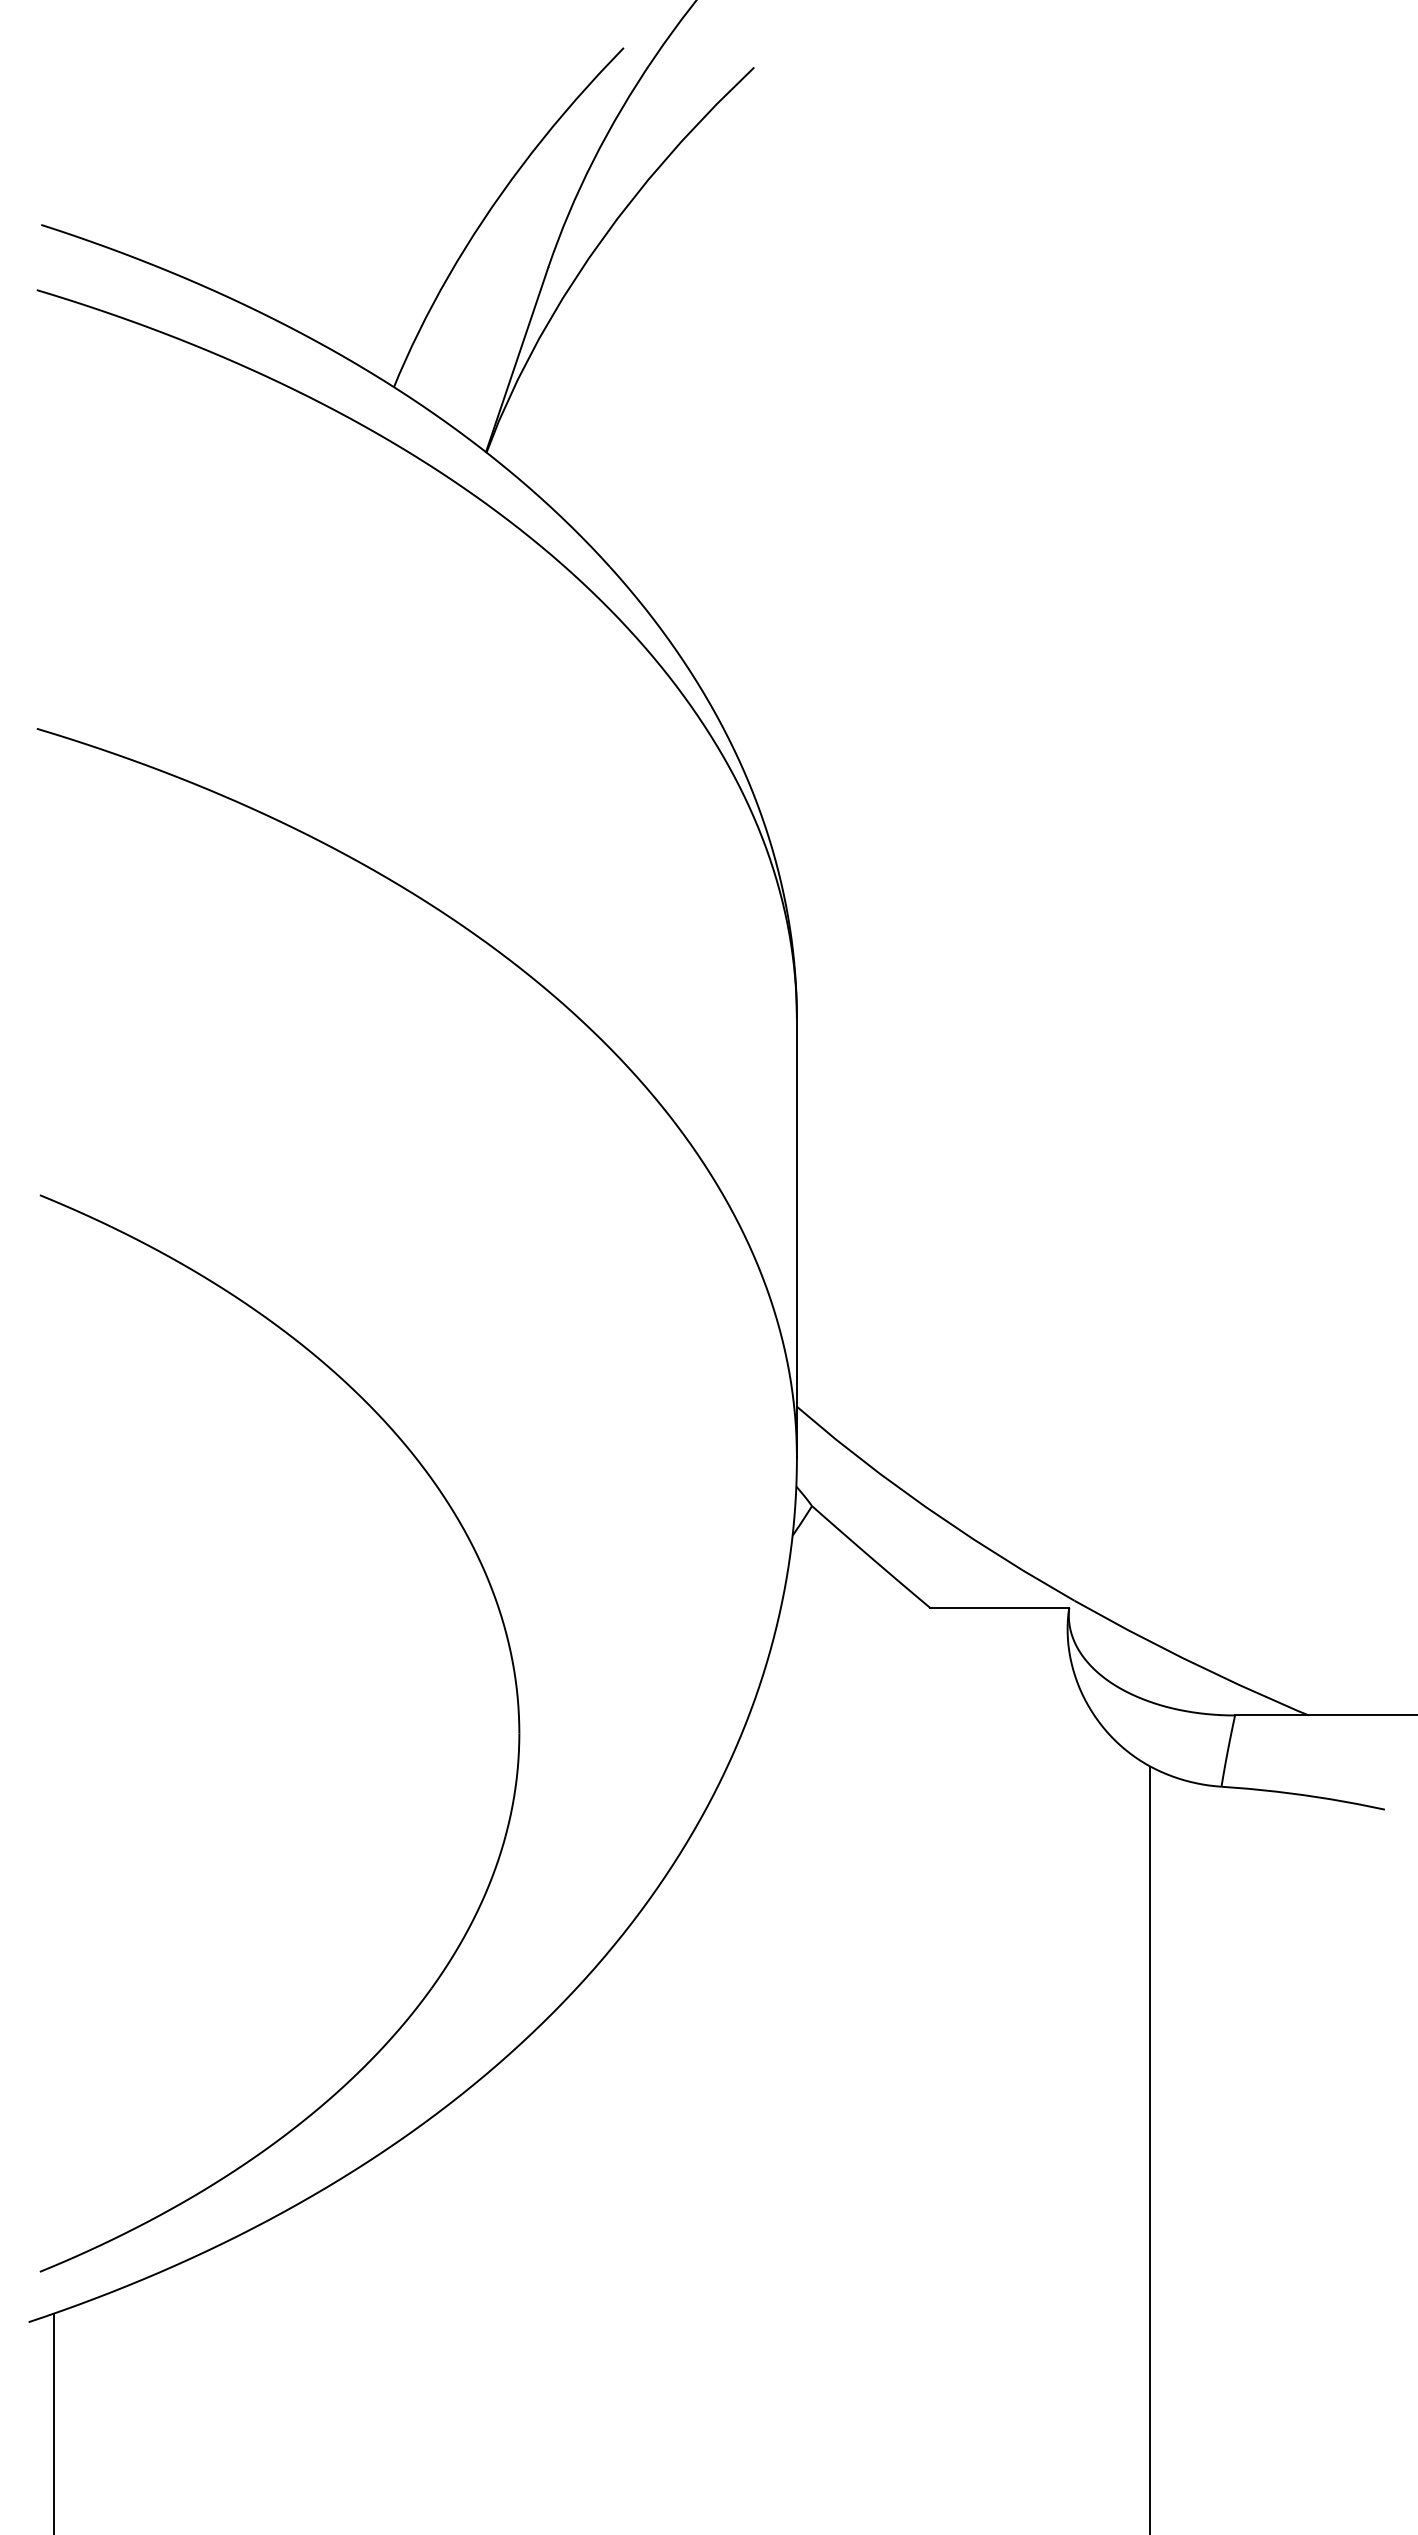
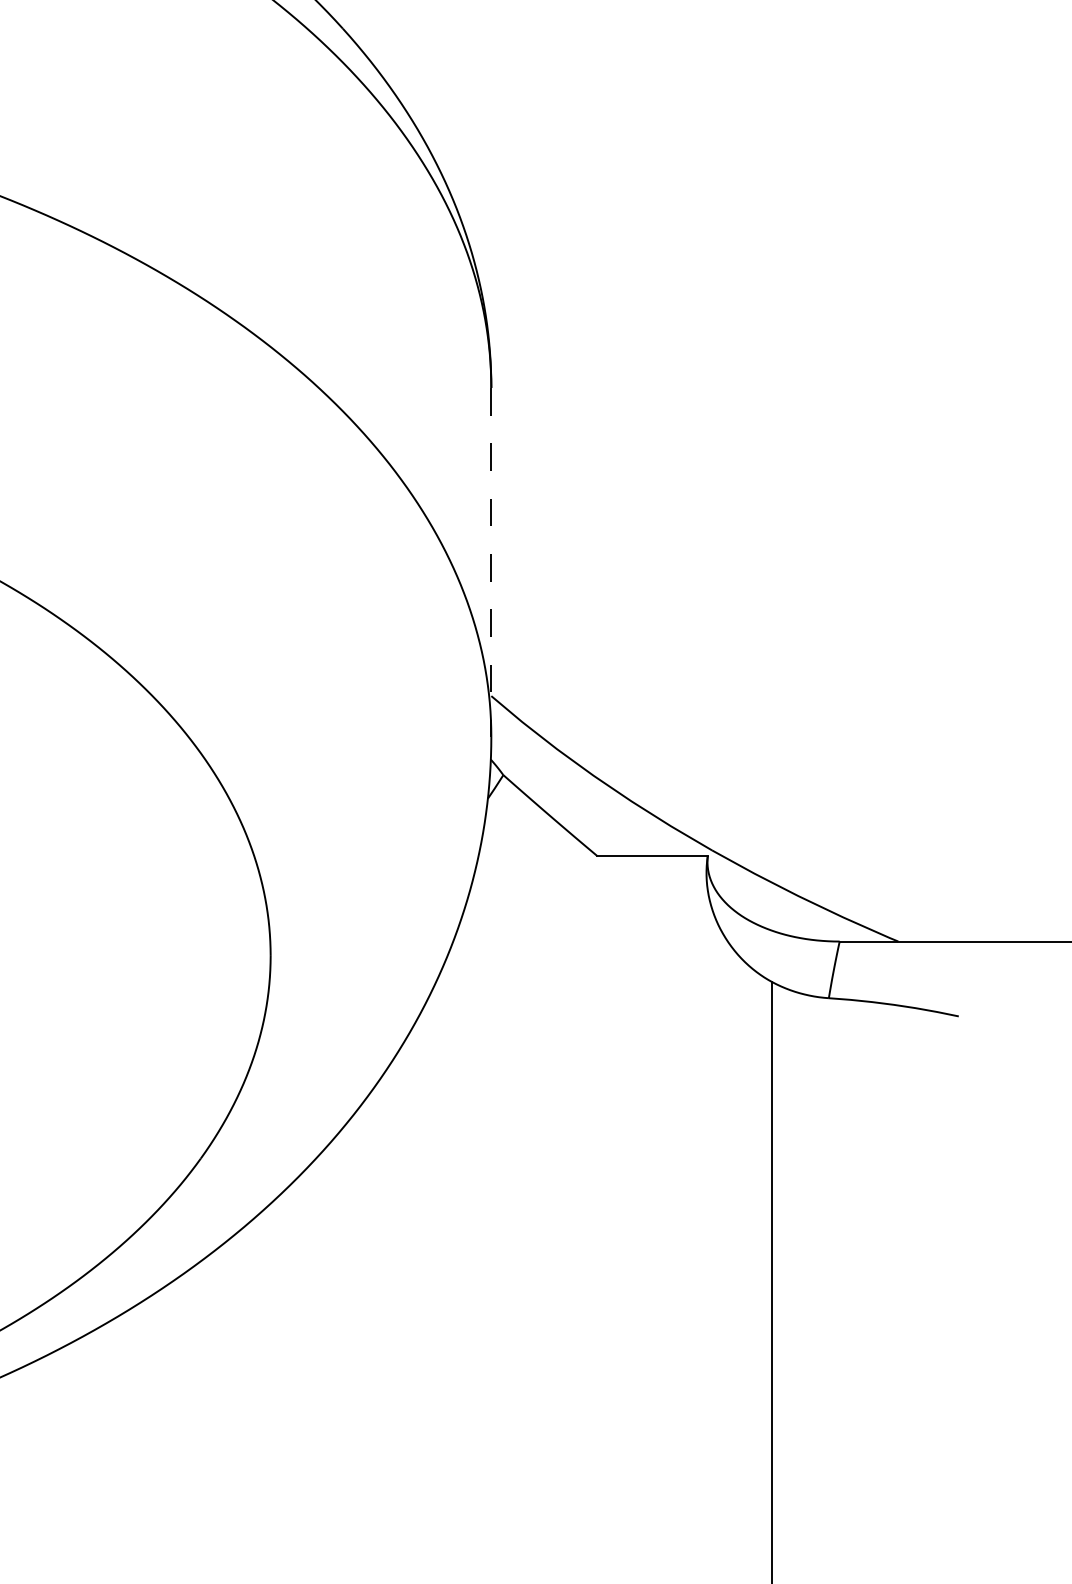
line: (796, 1238) -> (490, 562), solid -> dashed

